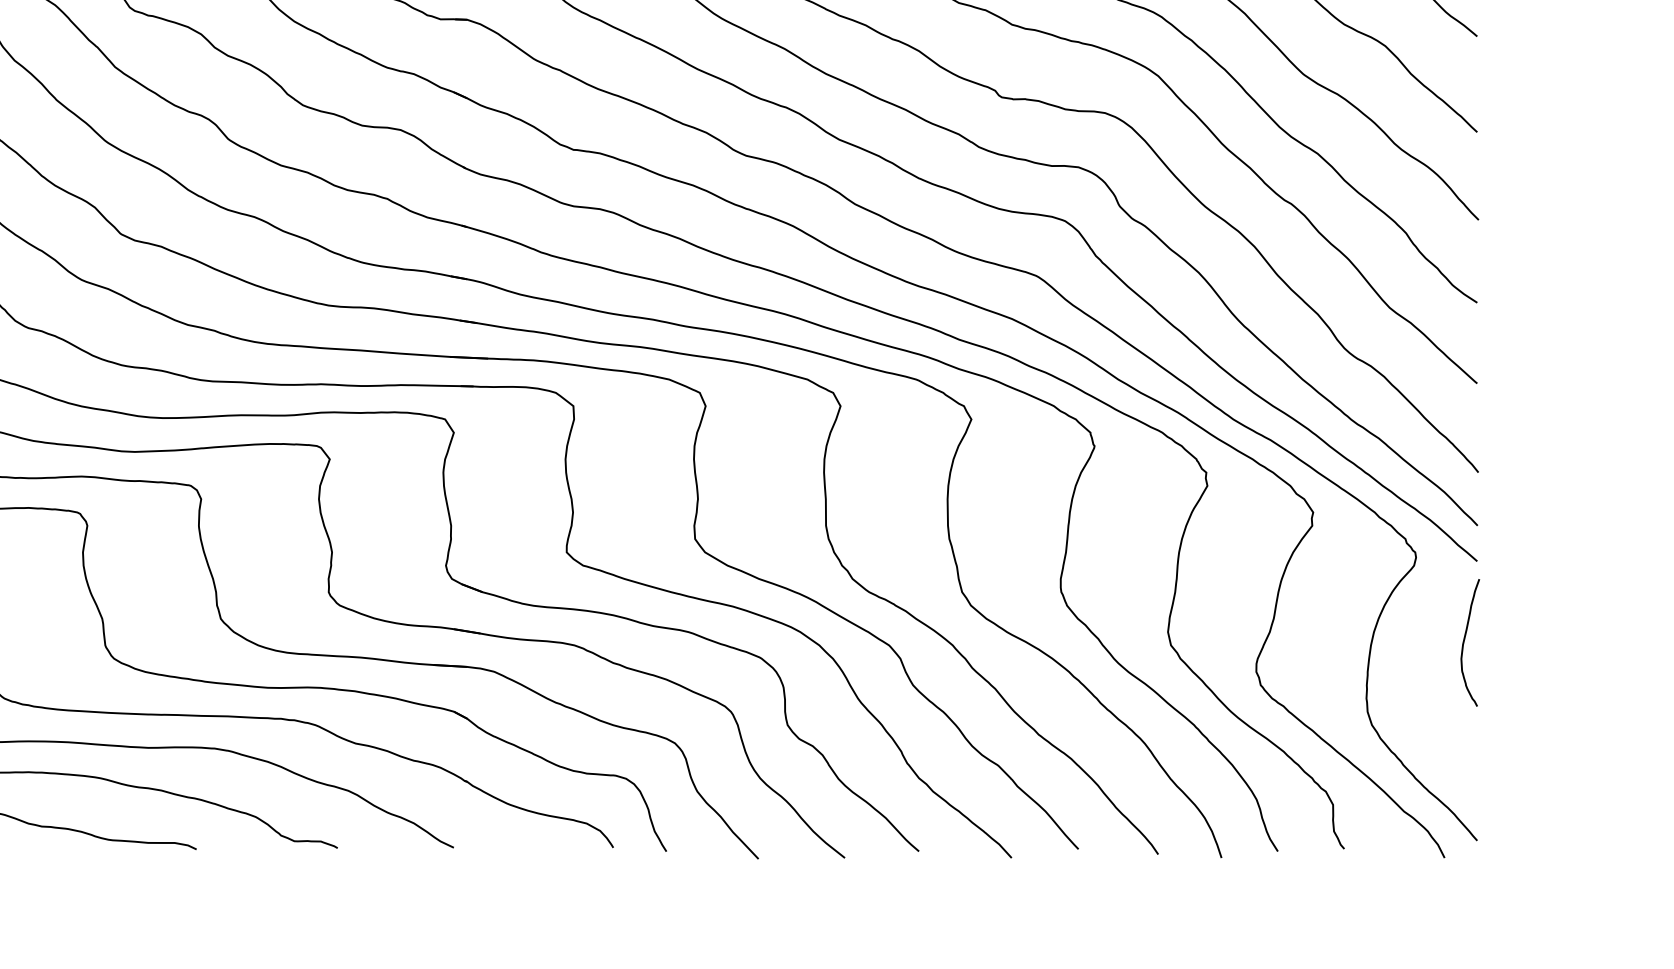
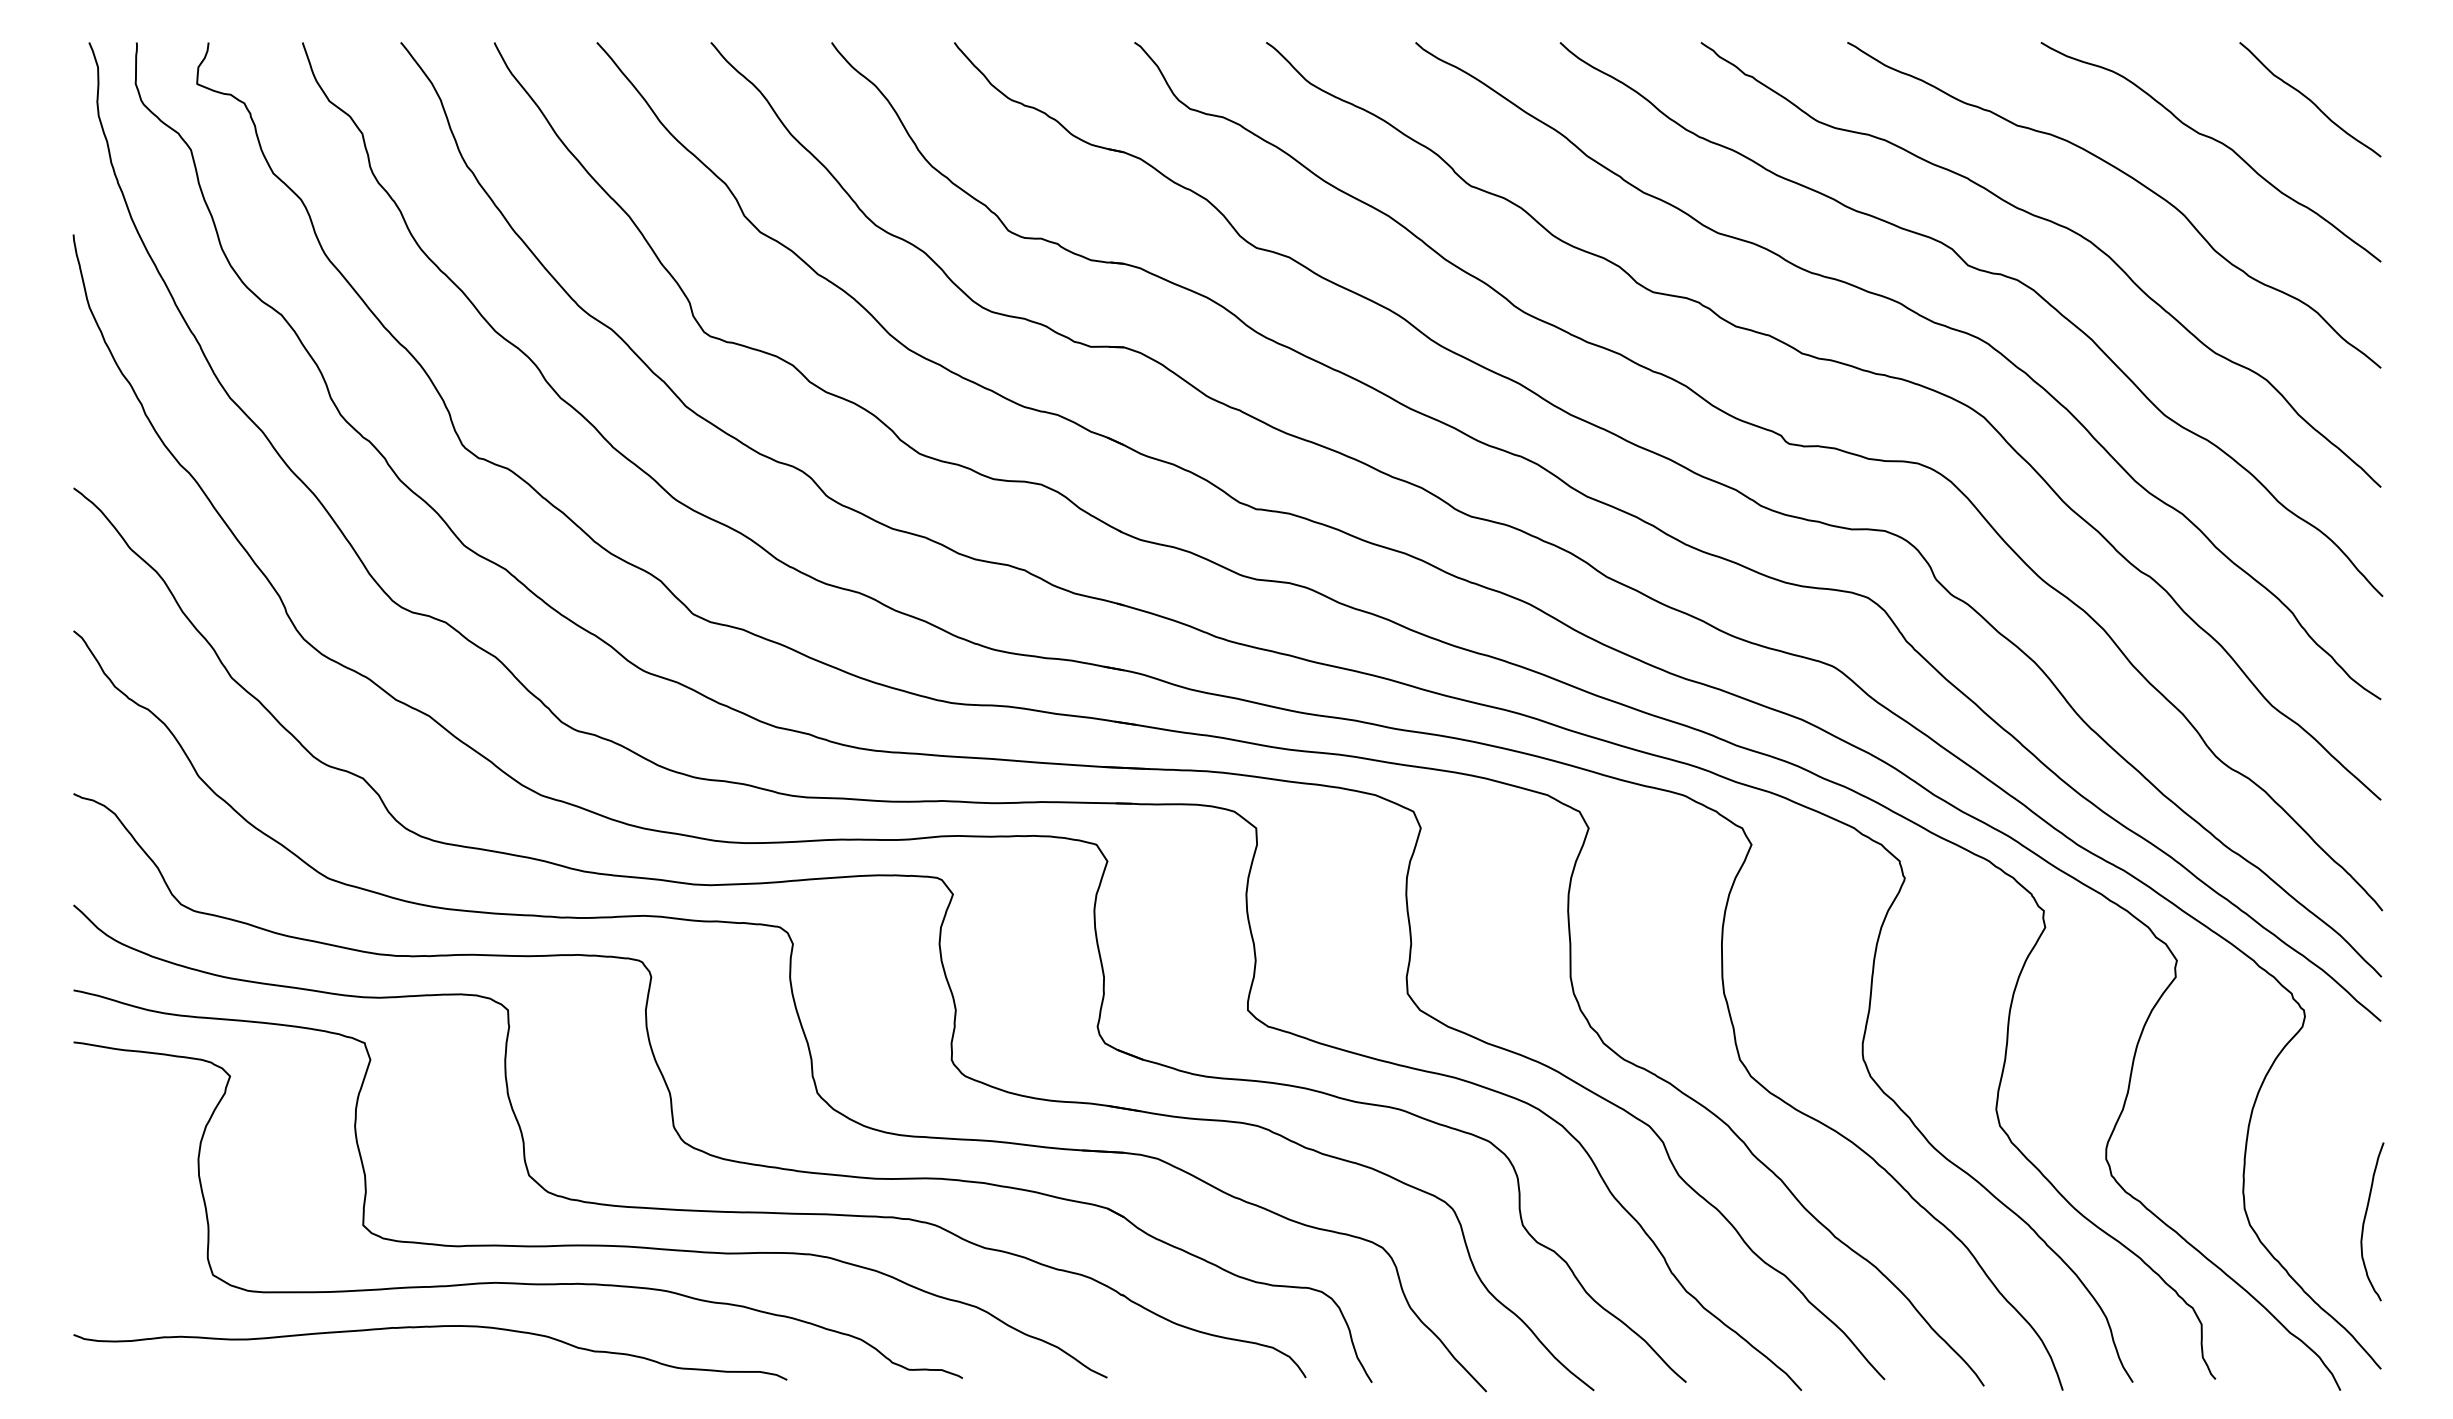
curve: (1464, 641) -> (2365, 1220), moved

